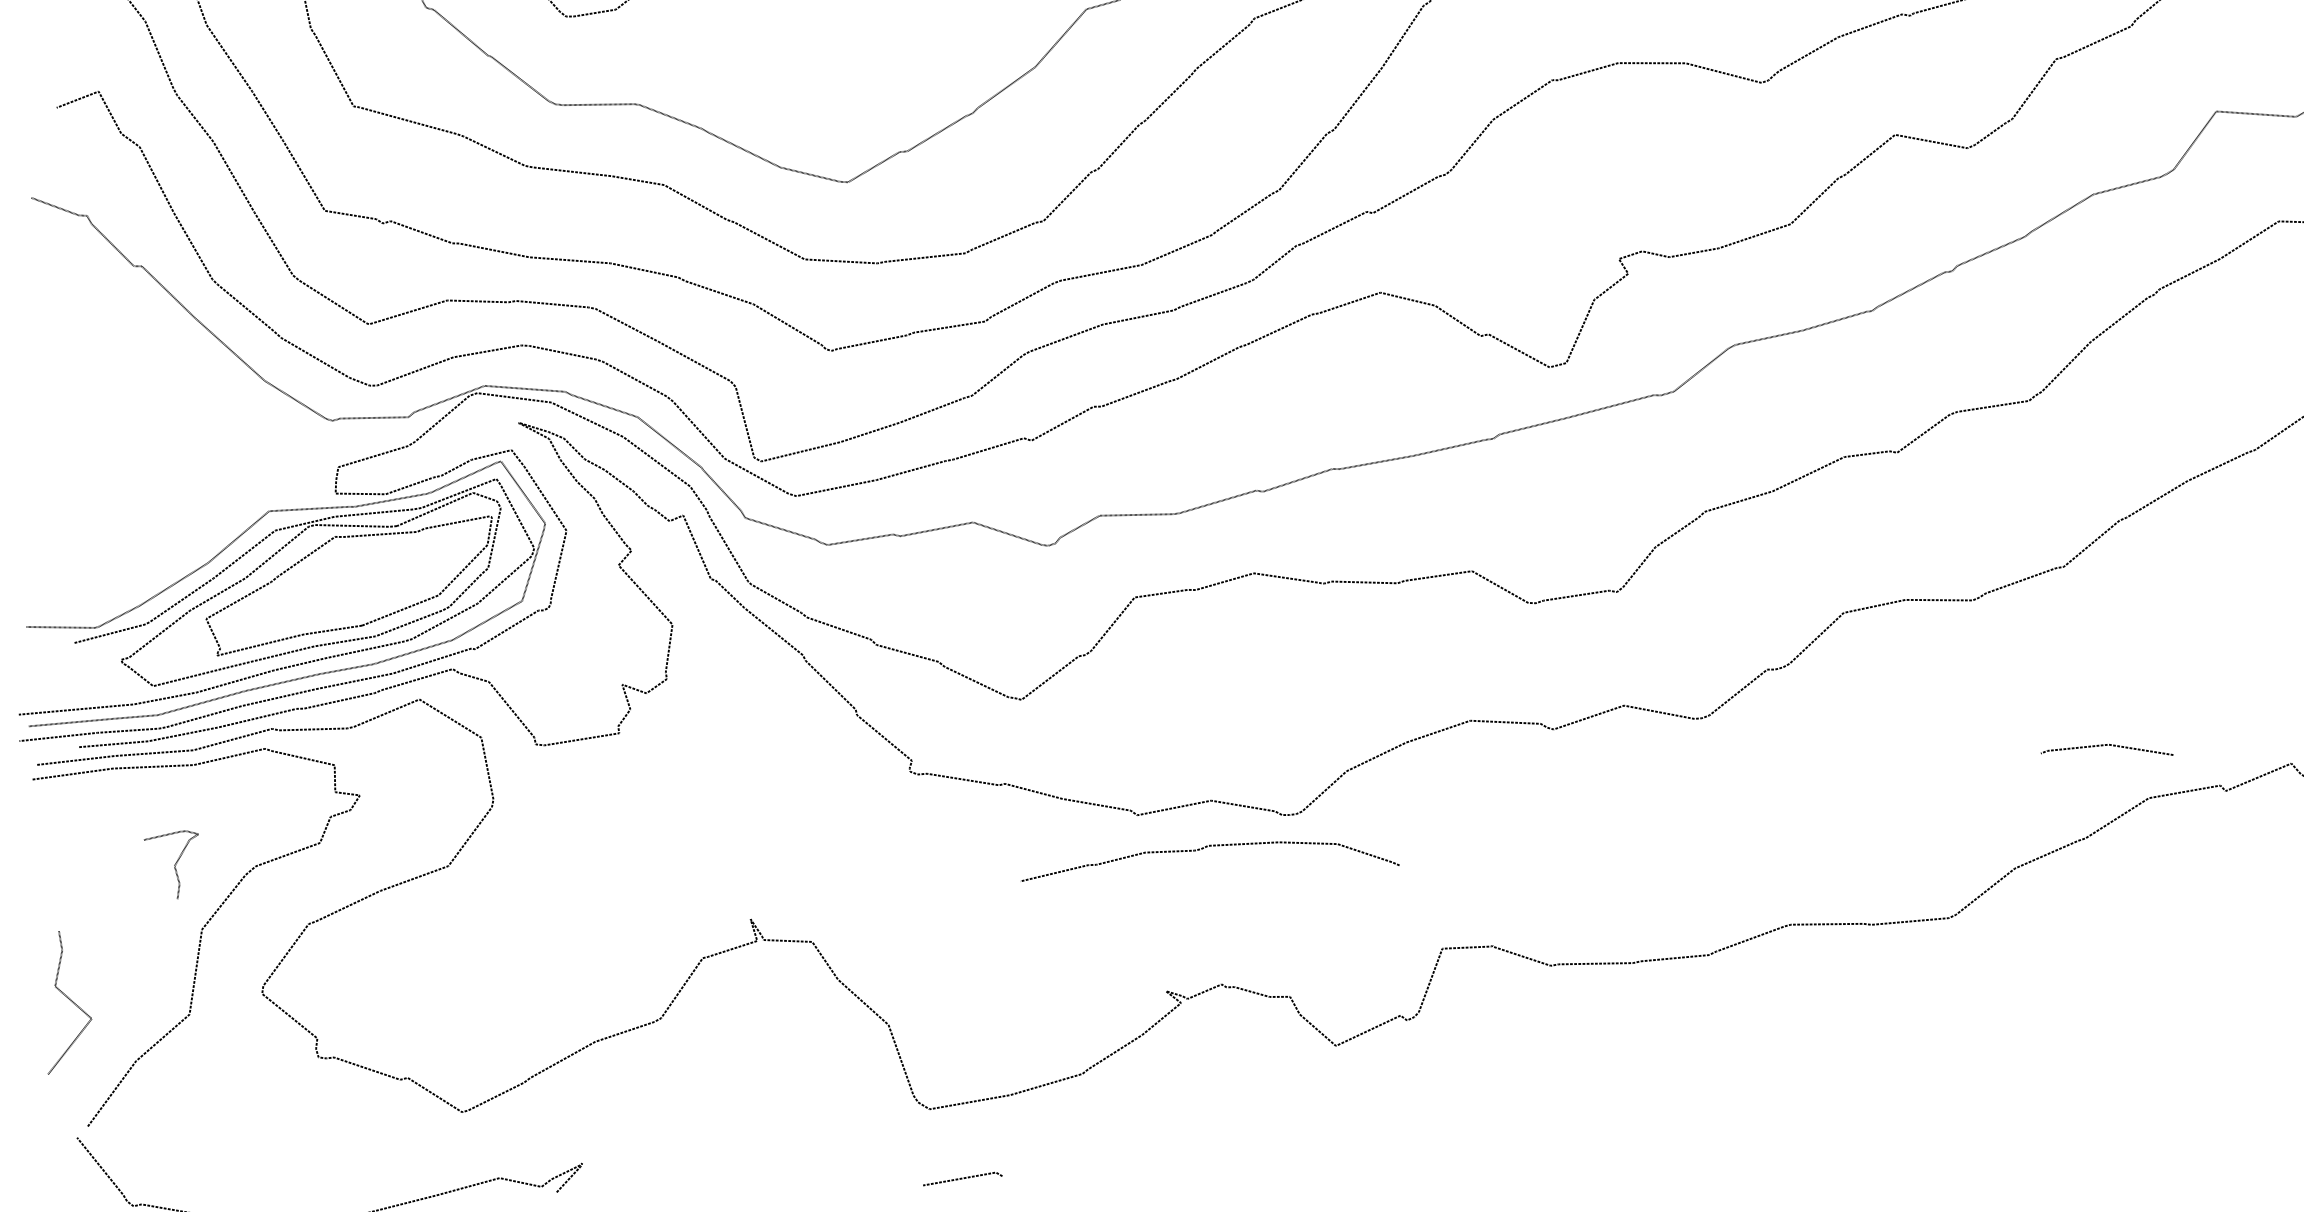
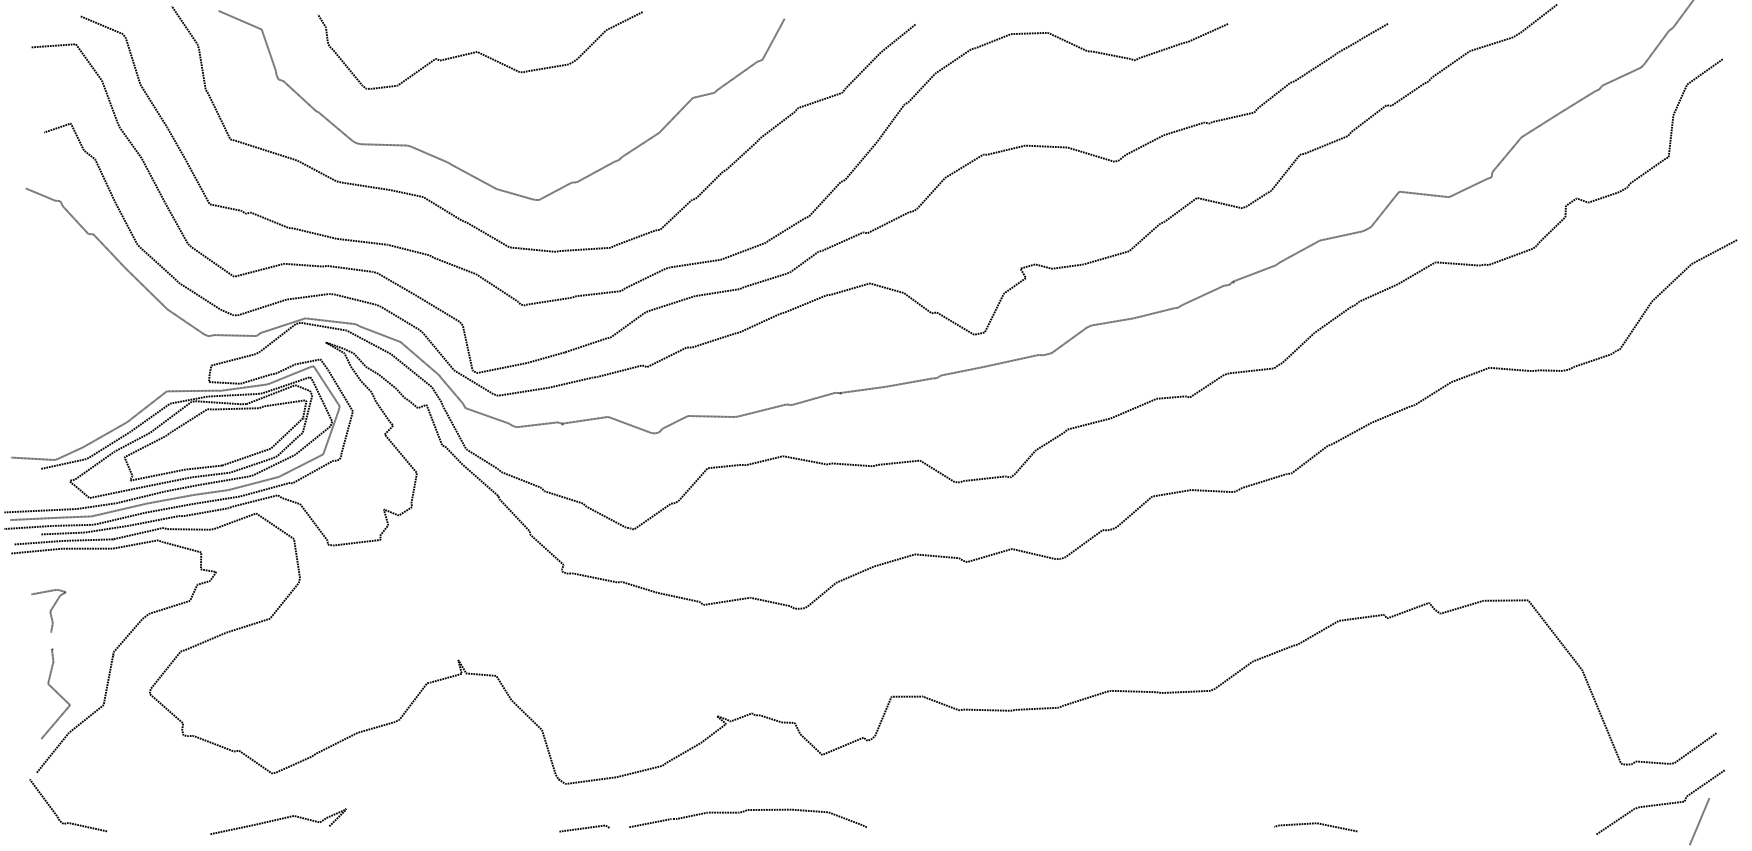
line: (2106, 746) -> (1315, 824), moved
curve: (1203, 849) -> (744, 812), moved
curve: (173, 866) -> (49, 611), moved
line: (67, 999) -> (55, 692), moved

